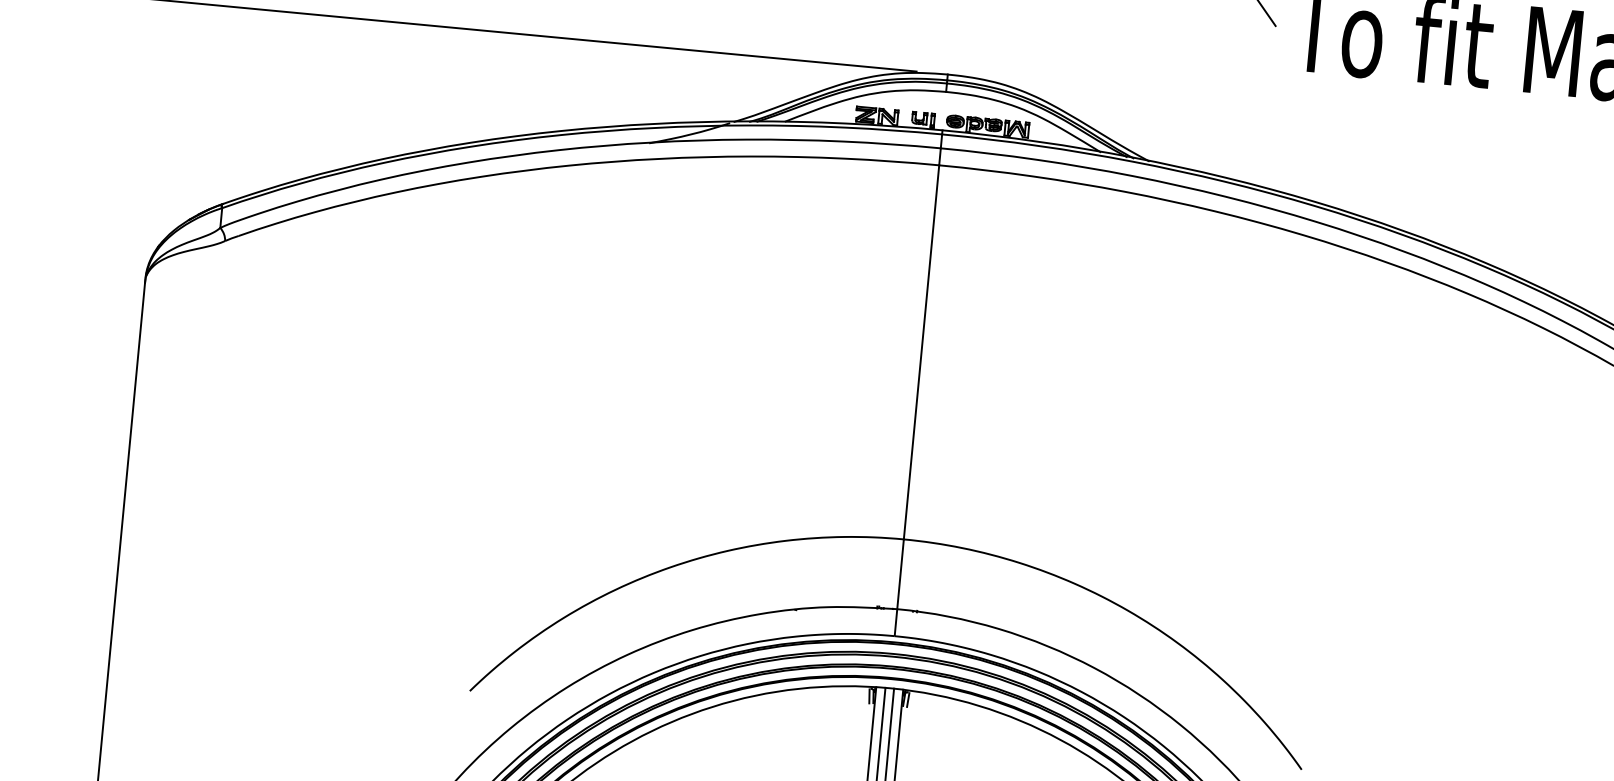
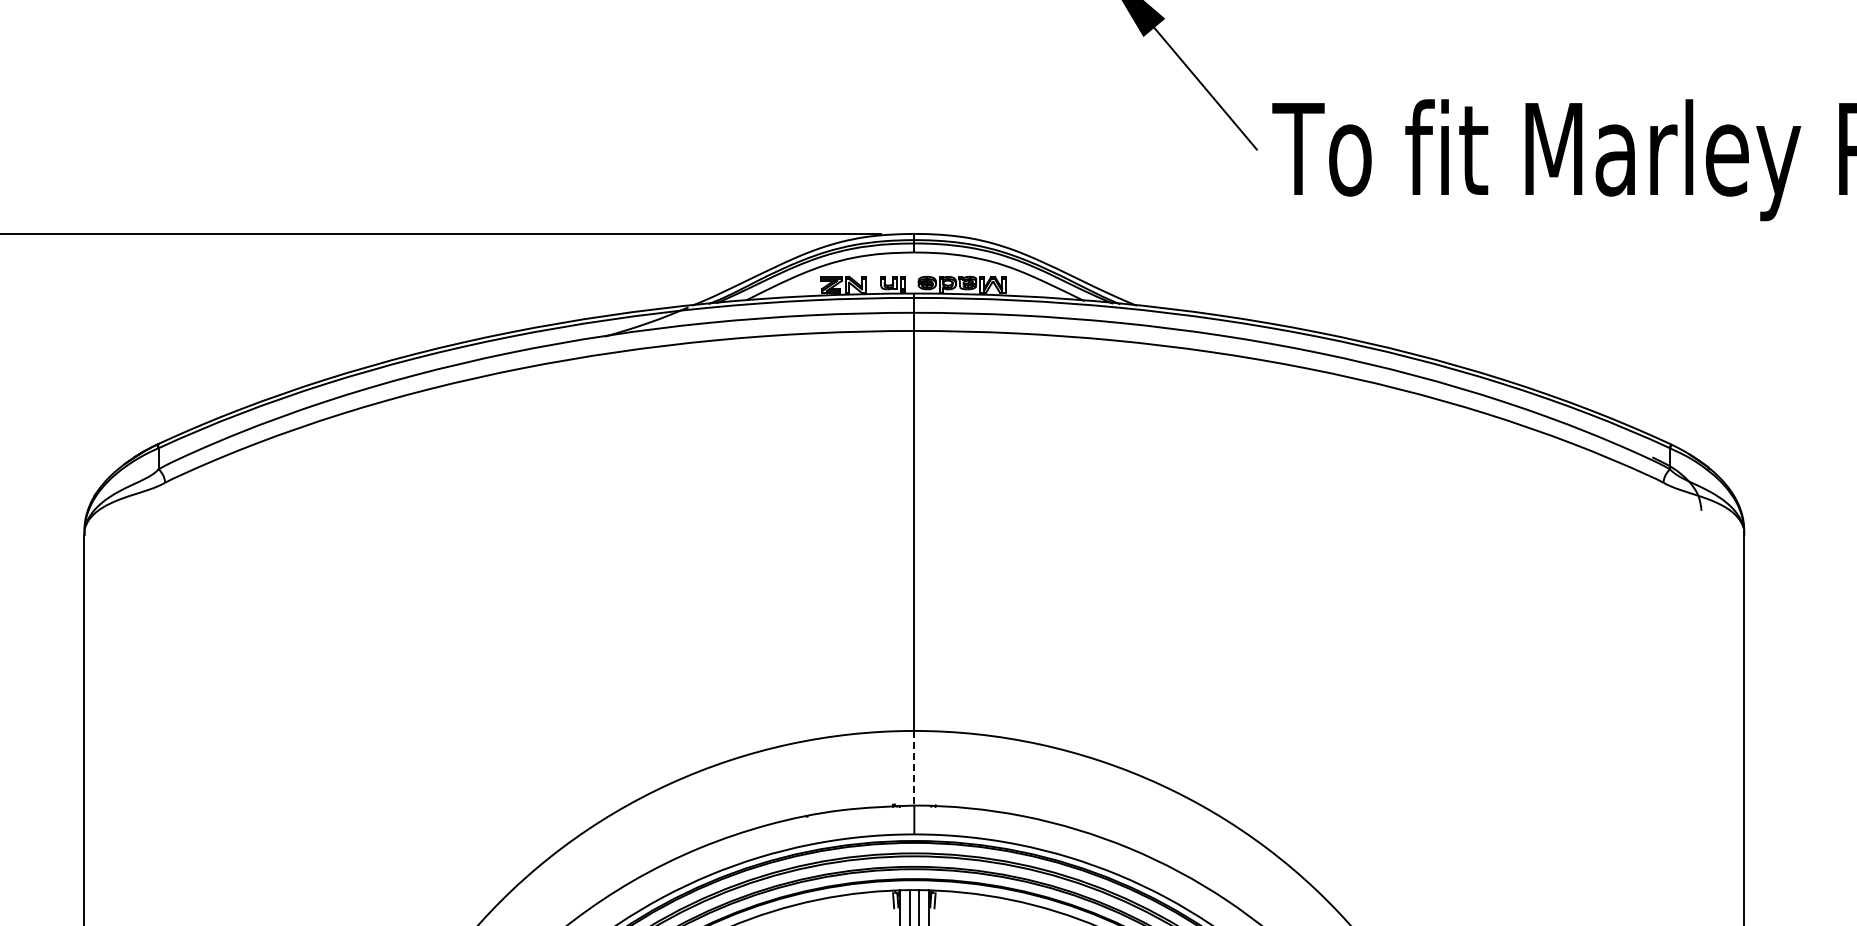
line: (900, 574) -> (914, 768), solid -> dashed

